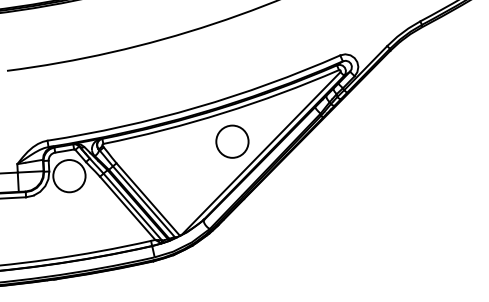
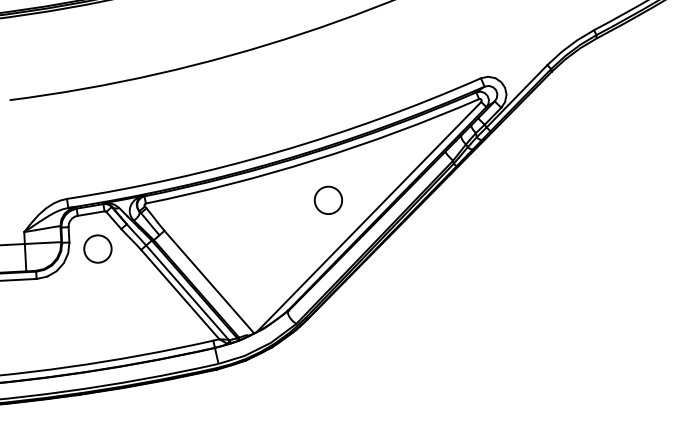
circle: (232, 141) -> (328, 200), size x0.6
circle: (69, 175) -> (97, 248), size x0.6
line: (143, 201) -> (202, 284), removed

